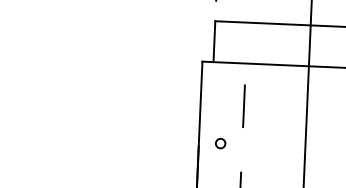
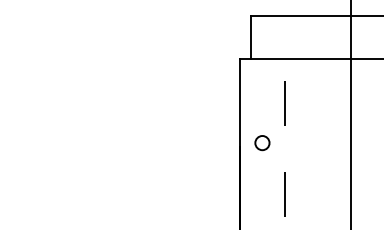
circle: (220, 143) -> (262, 143), size x1.43

